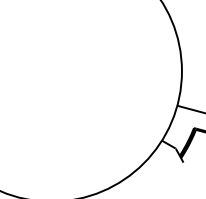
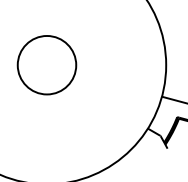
circle: (51, 71) -> (46, 65), added

